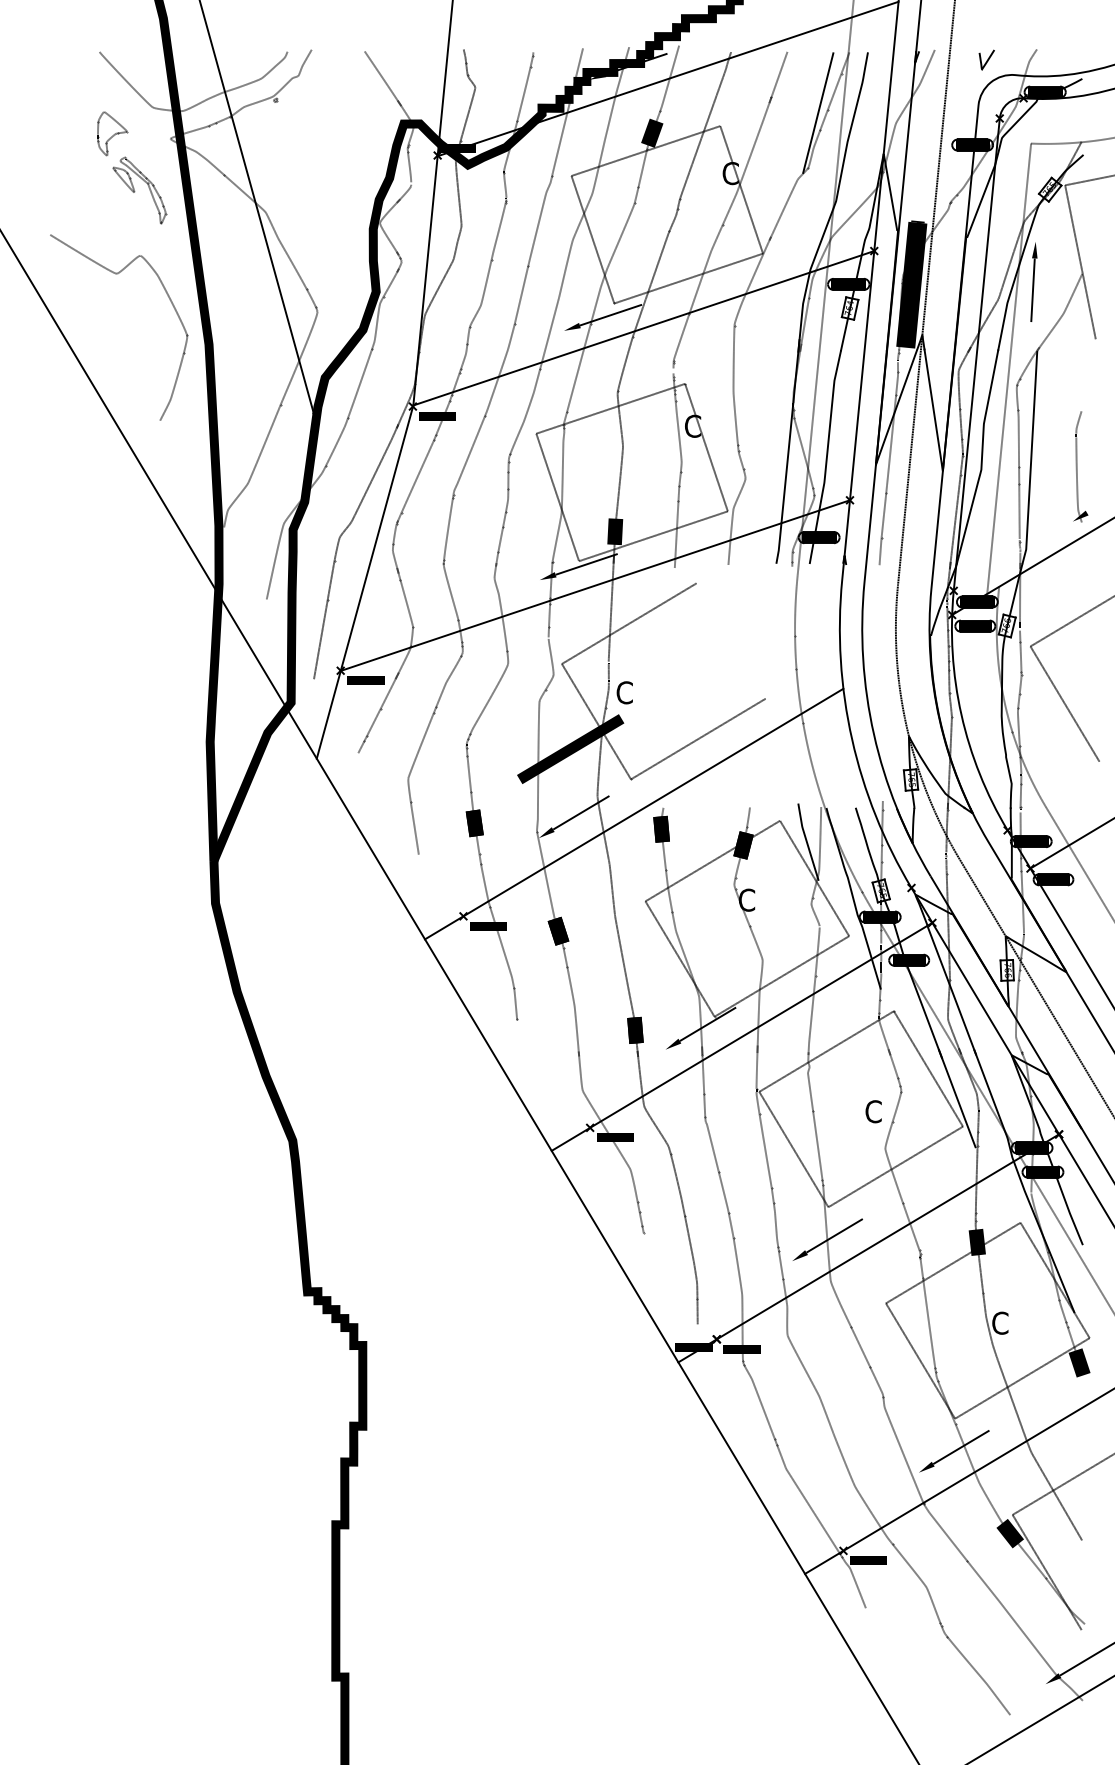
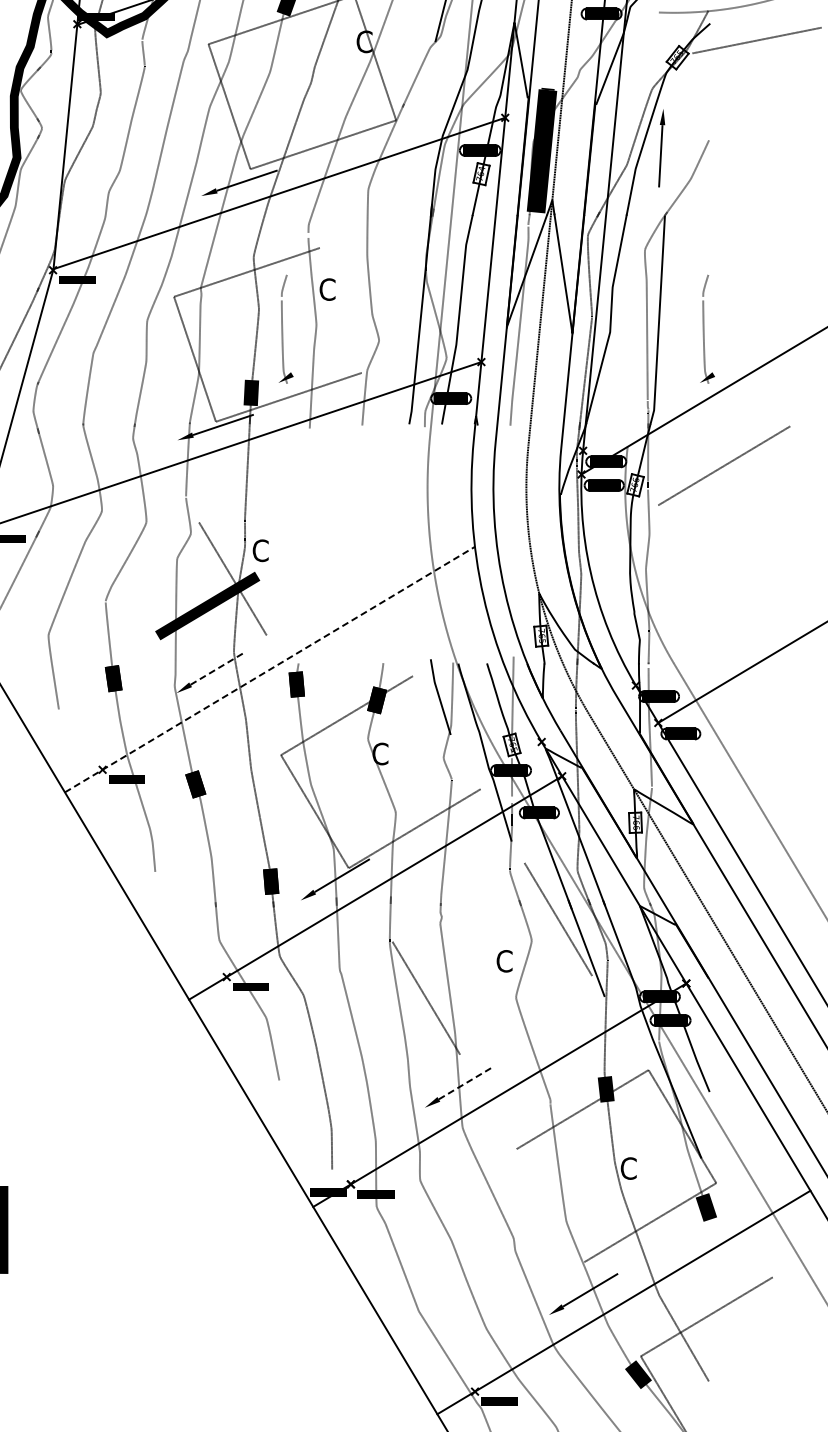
line: (1080, 262) -> (707, 129), removed
line: (1009, 368) -> (637, 232), removed
line: (706, 447) -> (340, 310), removed
part: (650, 466) -> (285, 328), added
line: (628, 623) -> (264, 482), removed
line: (1064, 703) -> (691, 561), removed
line: (698, 738) -> (332, 595), removed
line: (581, 812) -> (218, 668), solid -> dashed
line: (634, 814) -> (270, 670), solid -> dashed
line: (814, 878) -> (446, 732), removed
line: (826, 1051) -> (458, 902), removed
line: (895, 1166) -> (526, 1014), removed
line: (834, 1235) -> (466, 1082), solid -> dashed
line: (920, 1360) -> (550, 1205), removed

